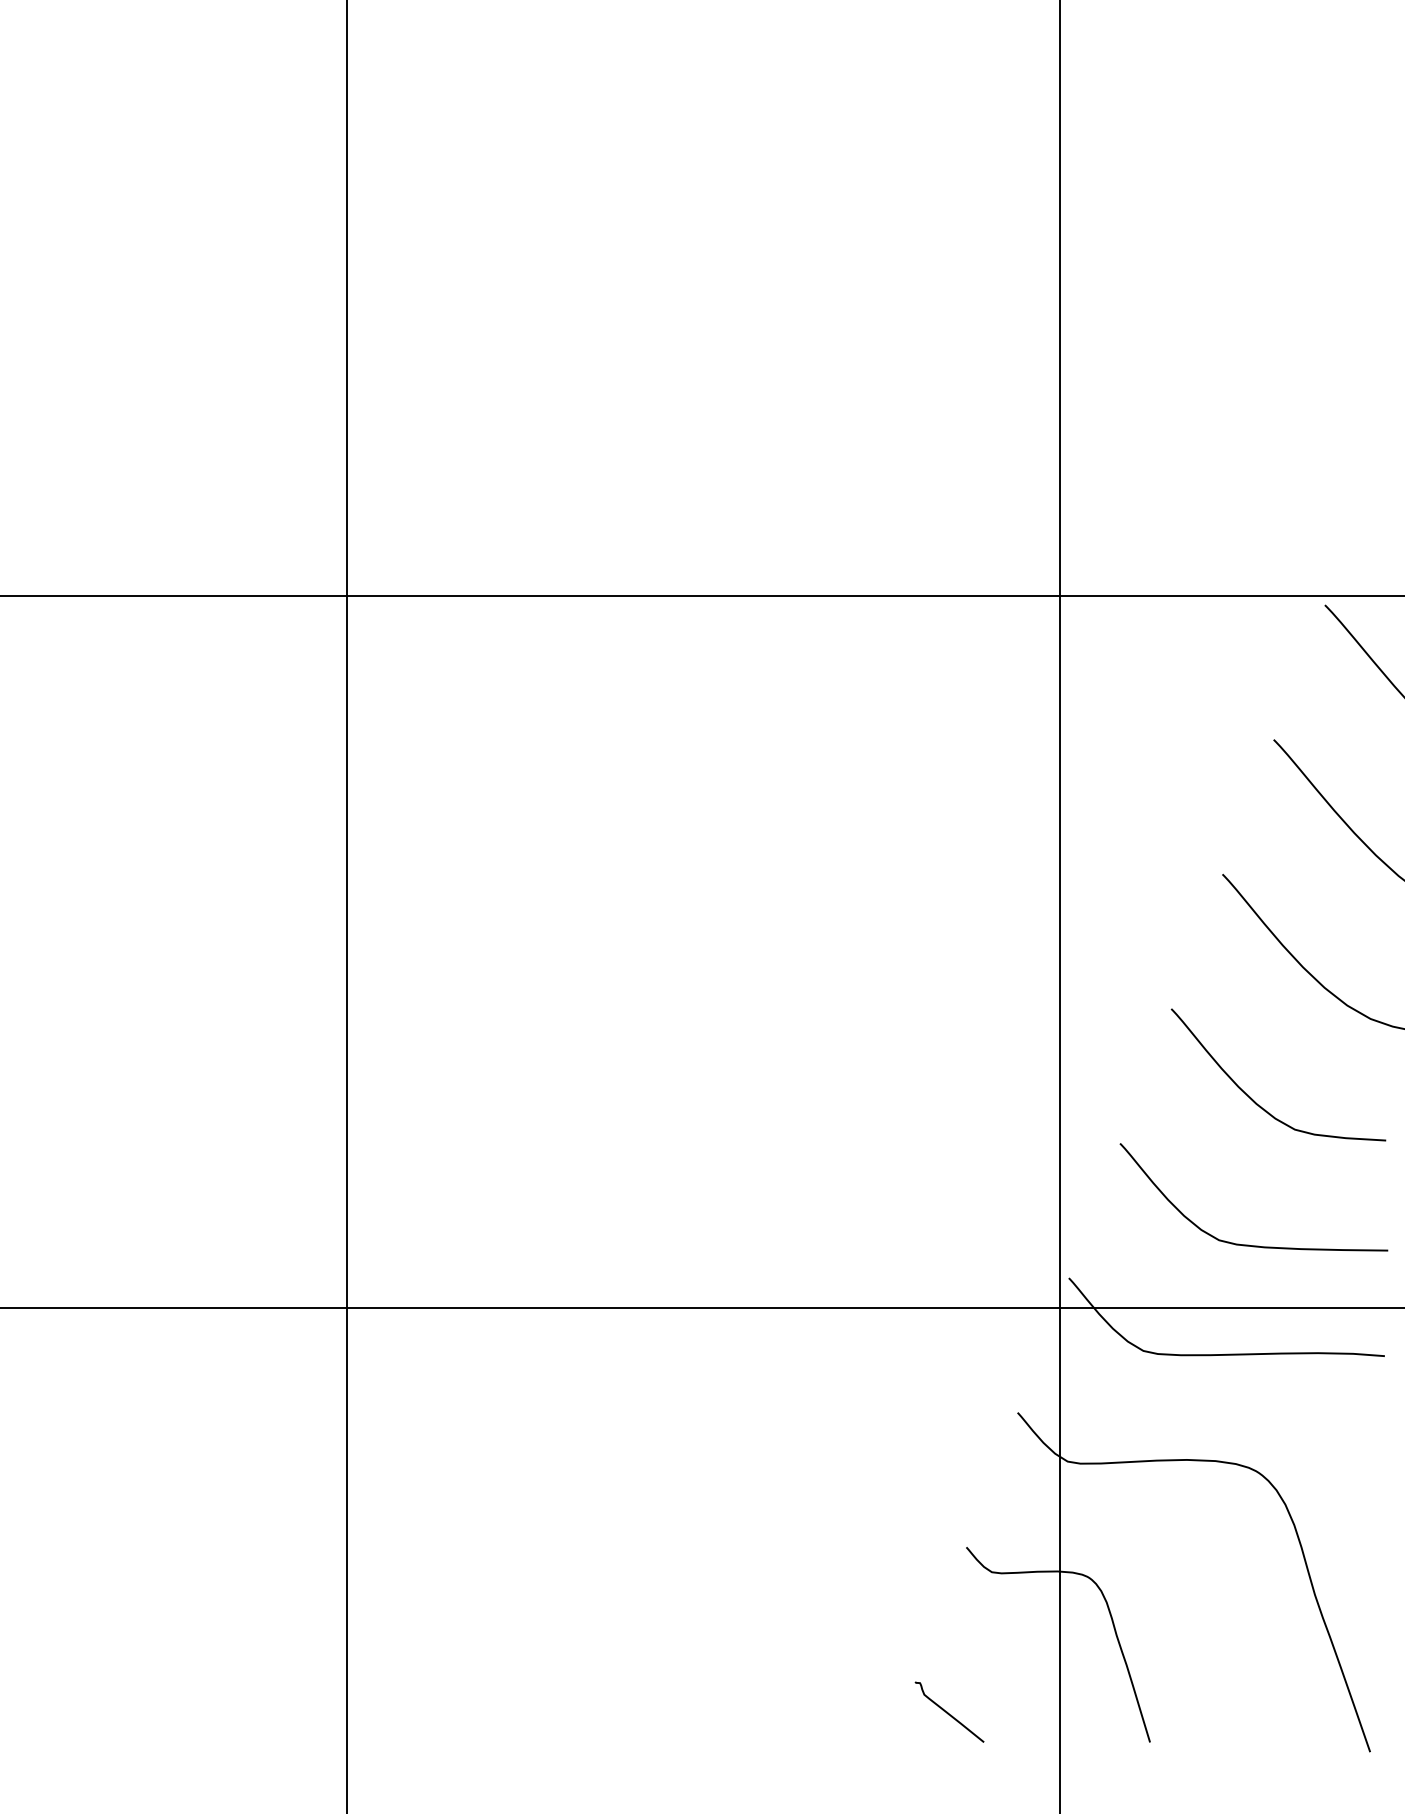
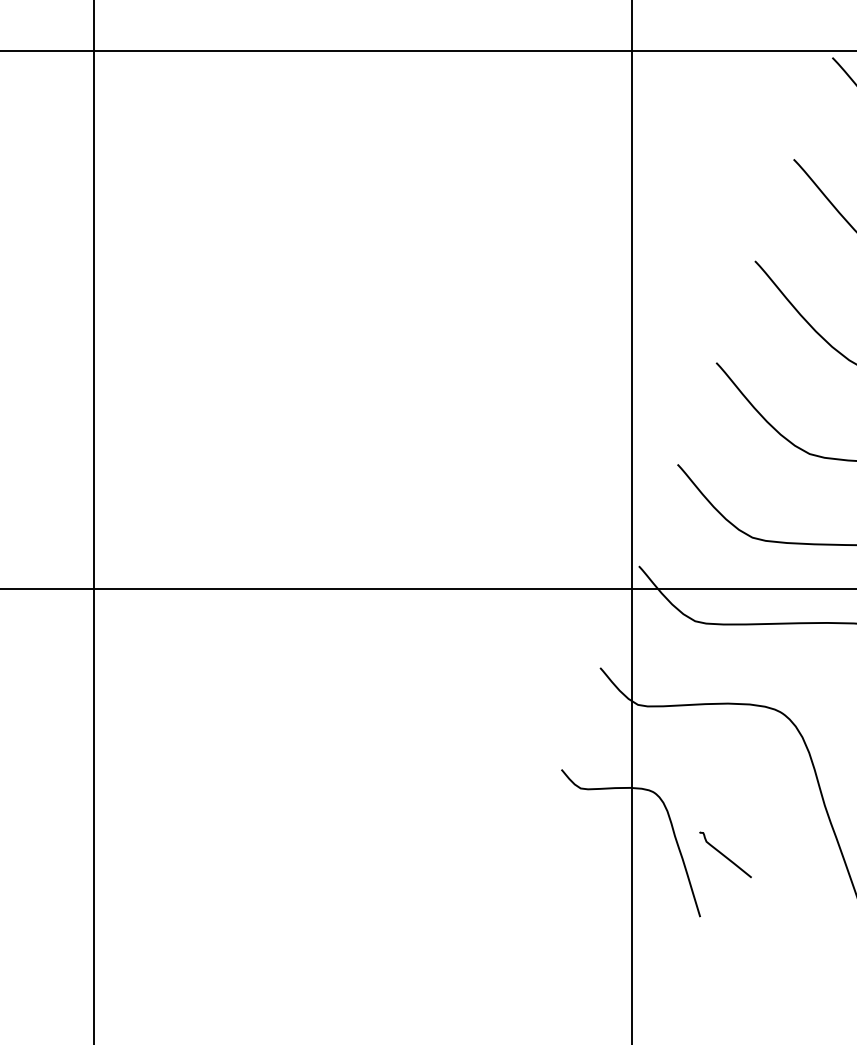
curve: (948, 1712) -> (724, 855), moved

